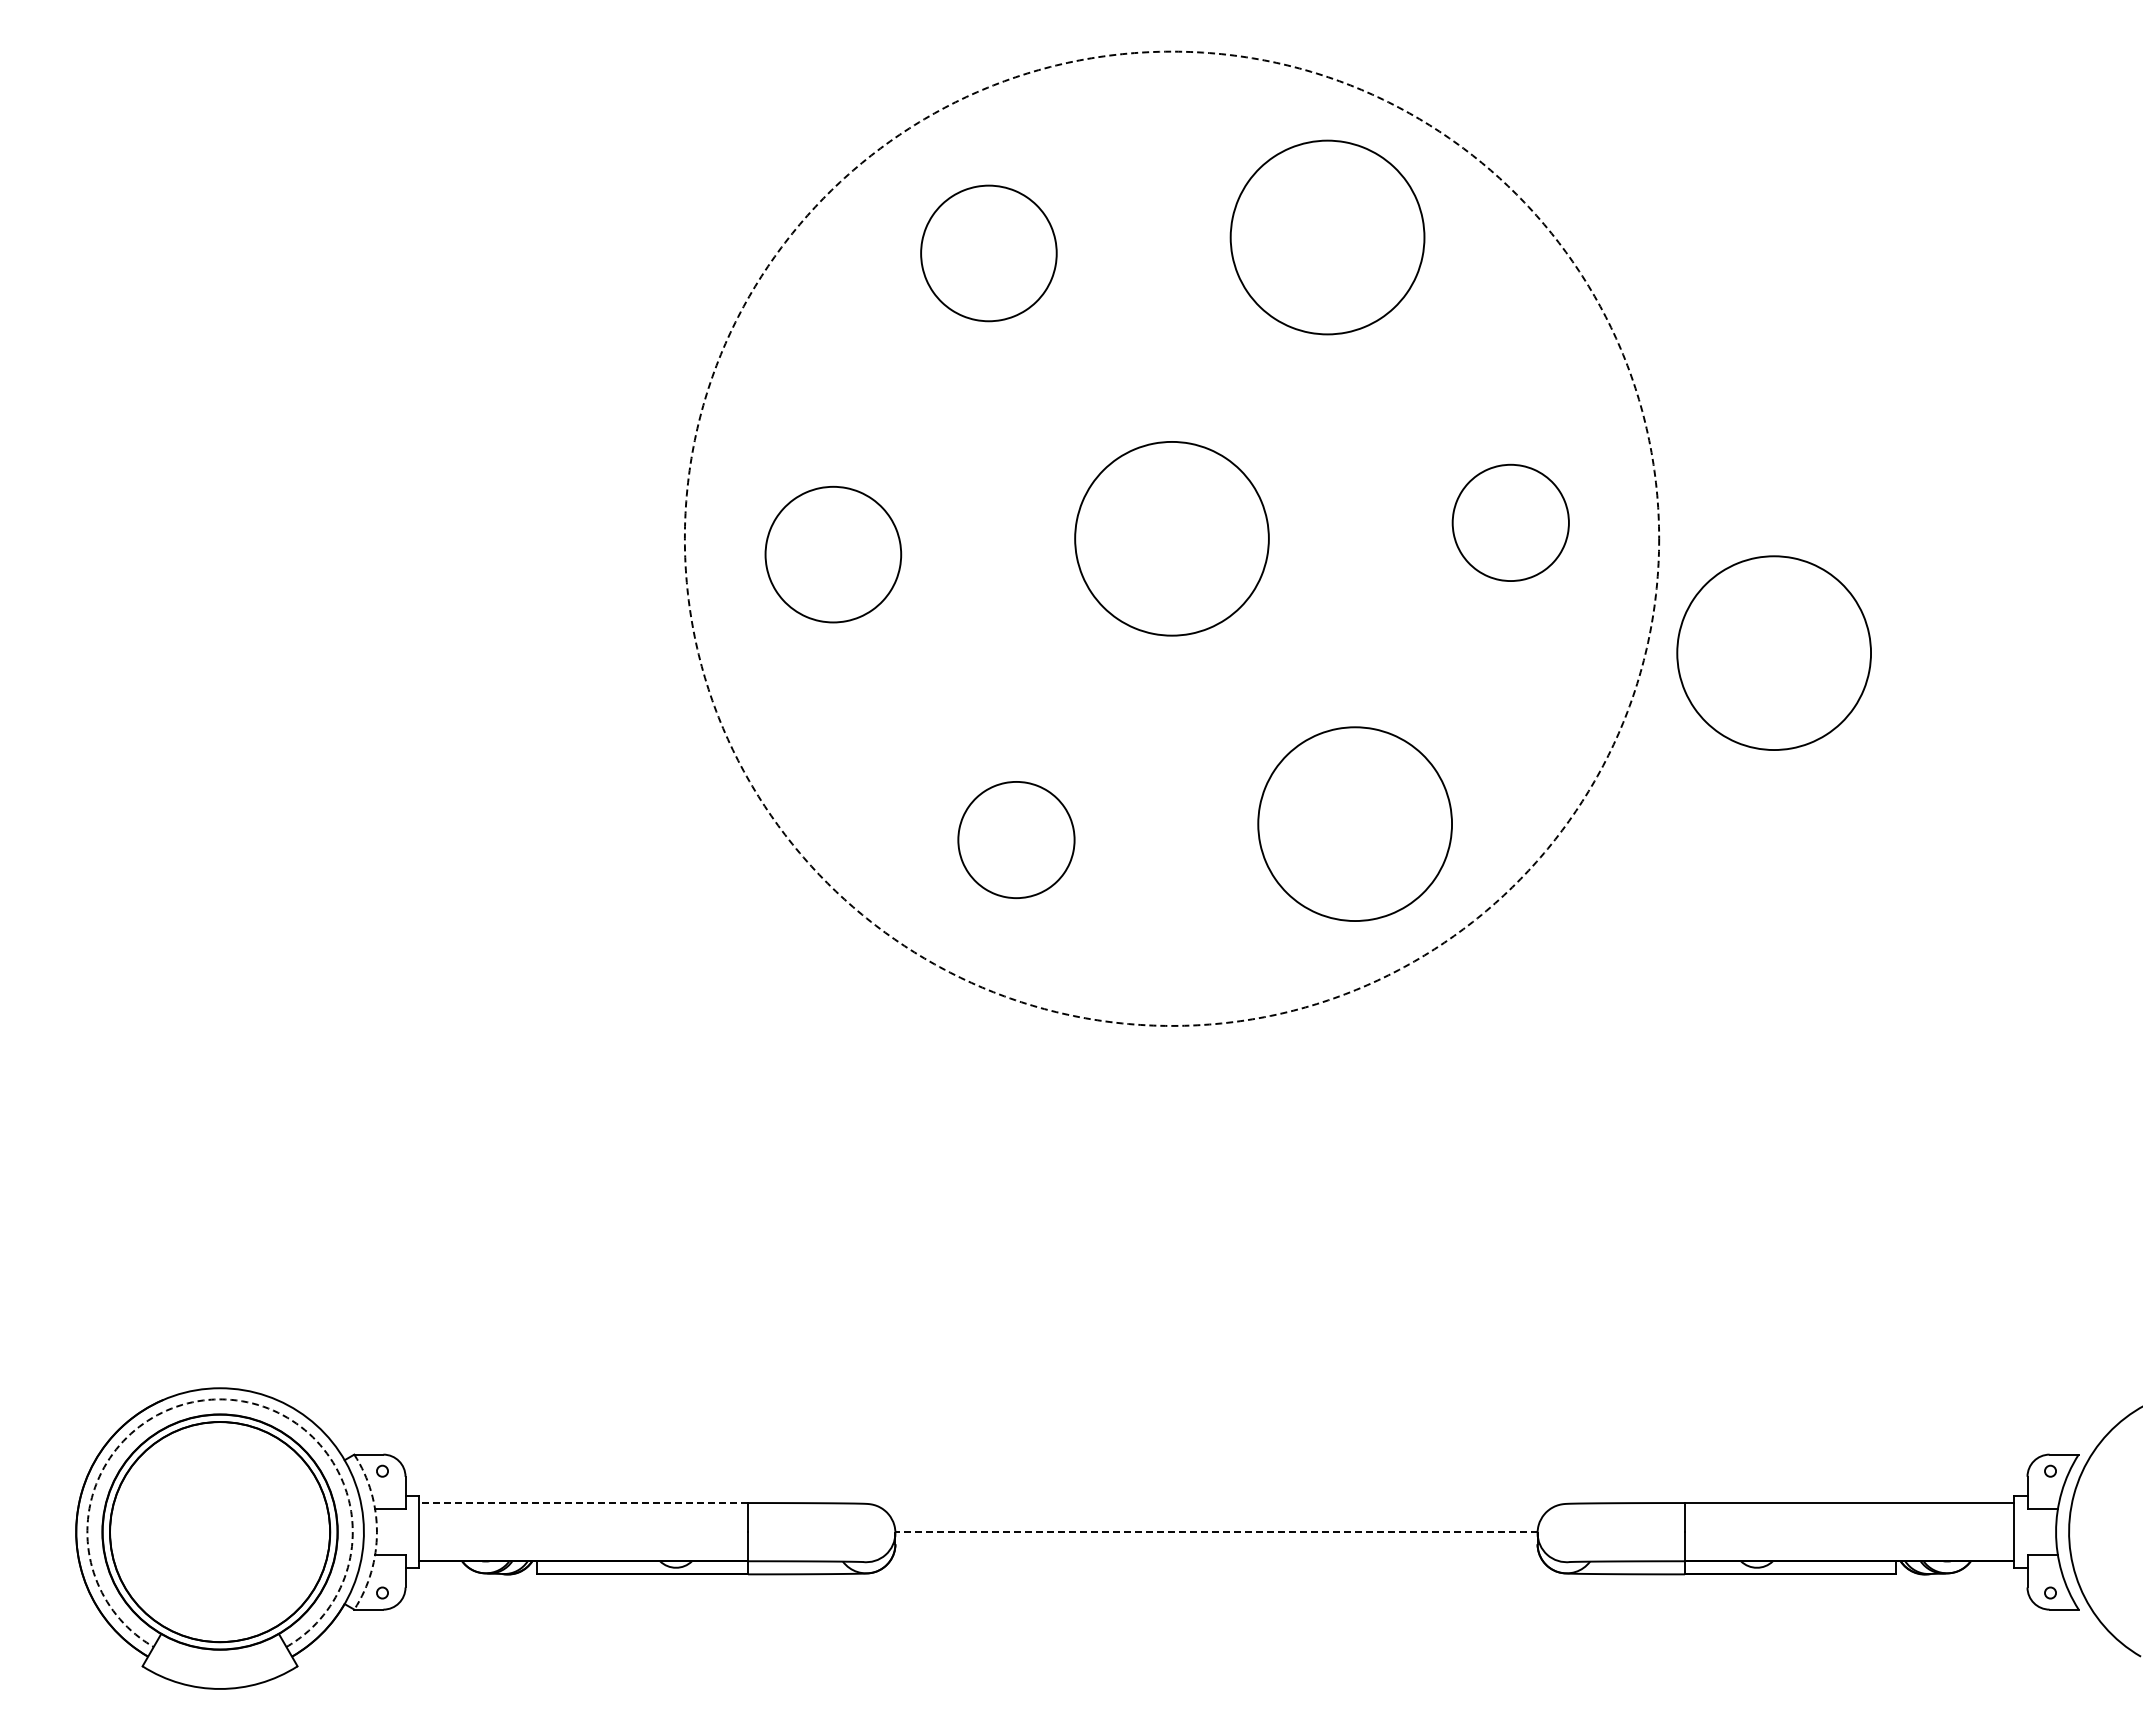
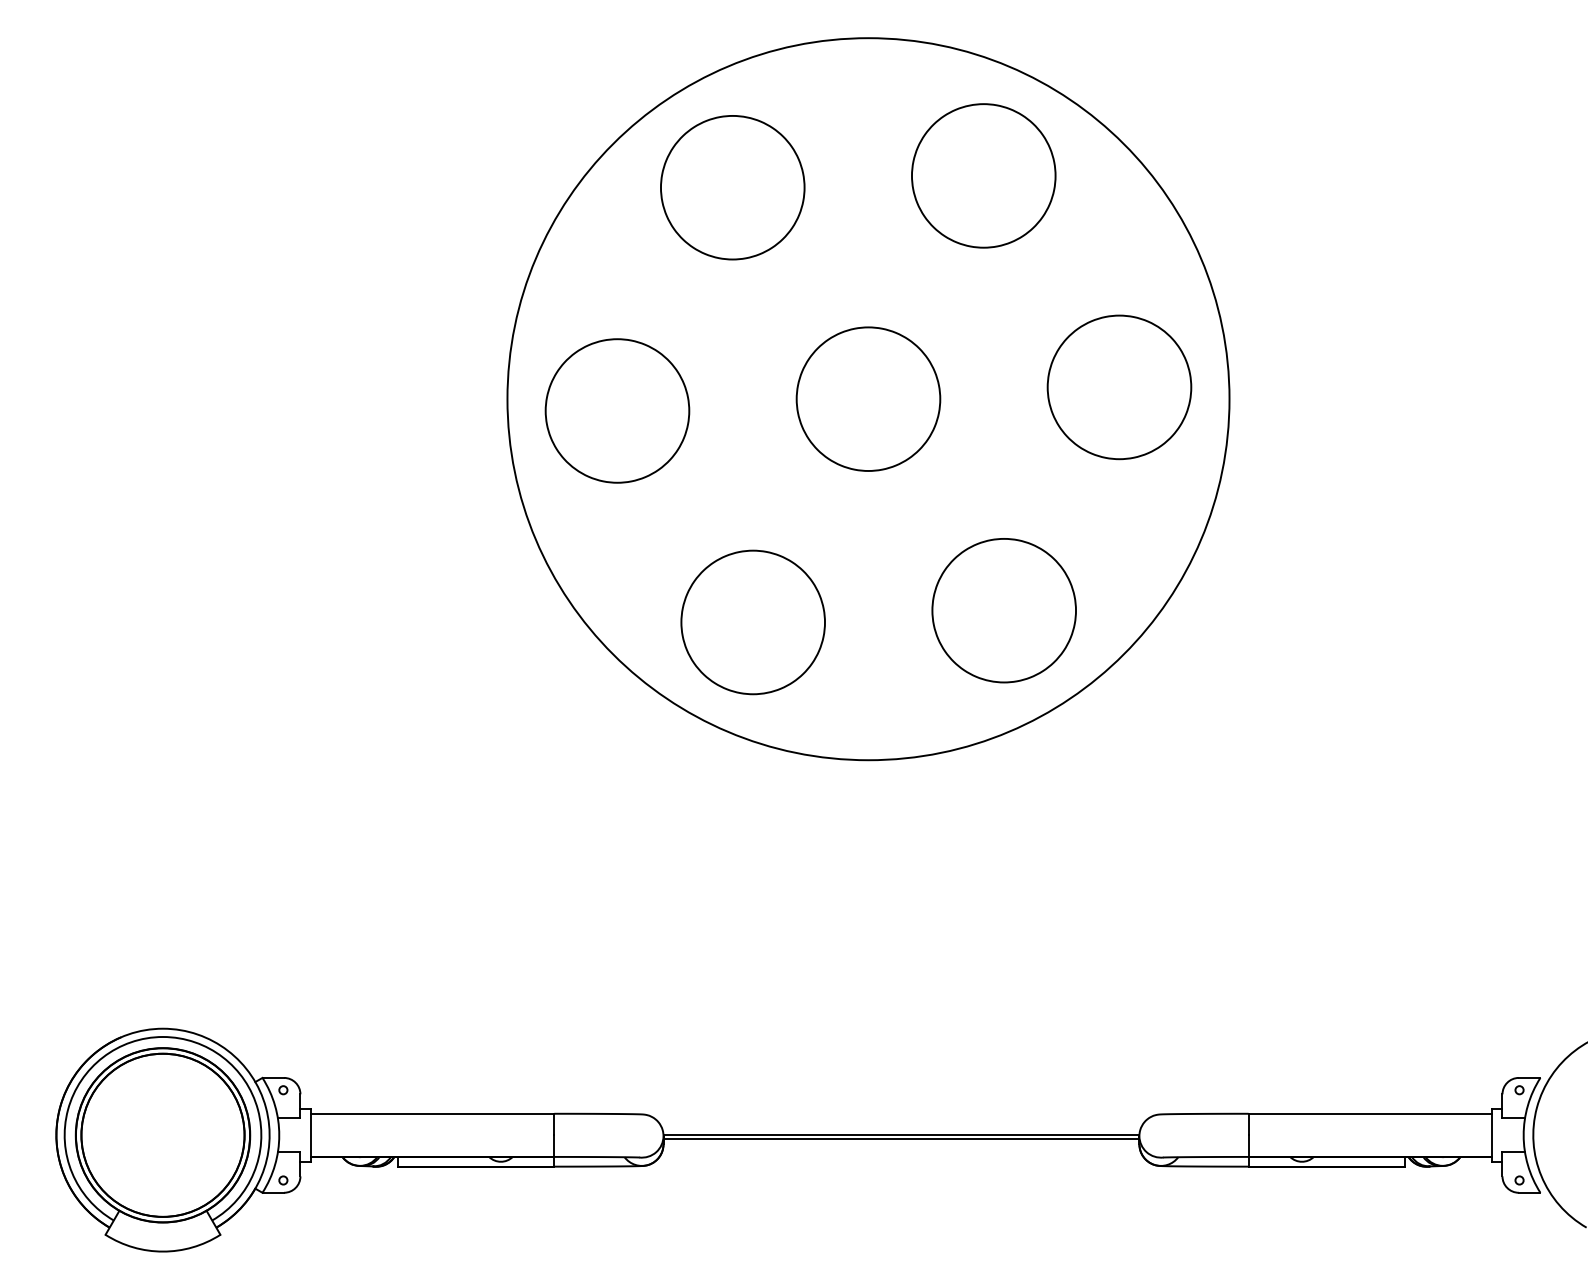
part: (988, 253) -> (732, 187), size x1.43
part: (1510, 522) -> (1119, 387), size x1.67
circle: (1171, 538) -> (868, 398), dashed -> solid
part: (833, 554) -> (617, 410), size x1.43
part: (1773, 652) -> (1314, 483), removed
part: (1016, 839) -> (753, 622), size x1.67
arc: (220, 1399) -> (163, 1037), dashed -> solid
line: (583, 1503) -> (432, 1114), dashed -> solid
arc: (376, 1532) -> (278, 1135), dashed -> solid
line: (1216, 1532) -> (901, 1135), dashed -> solid
line: (1216, 1537) -> (901, 1139), added

